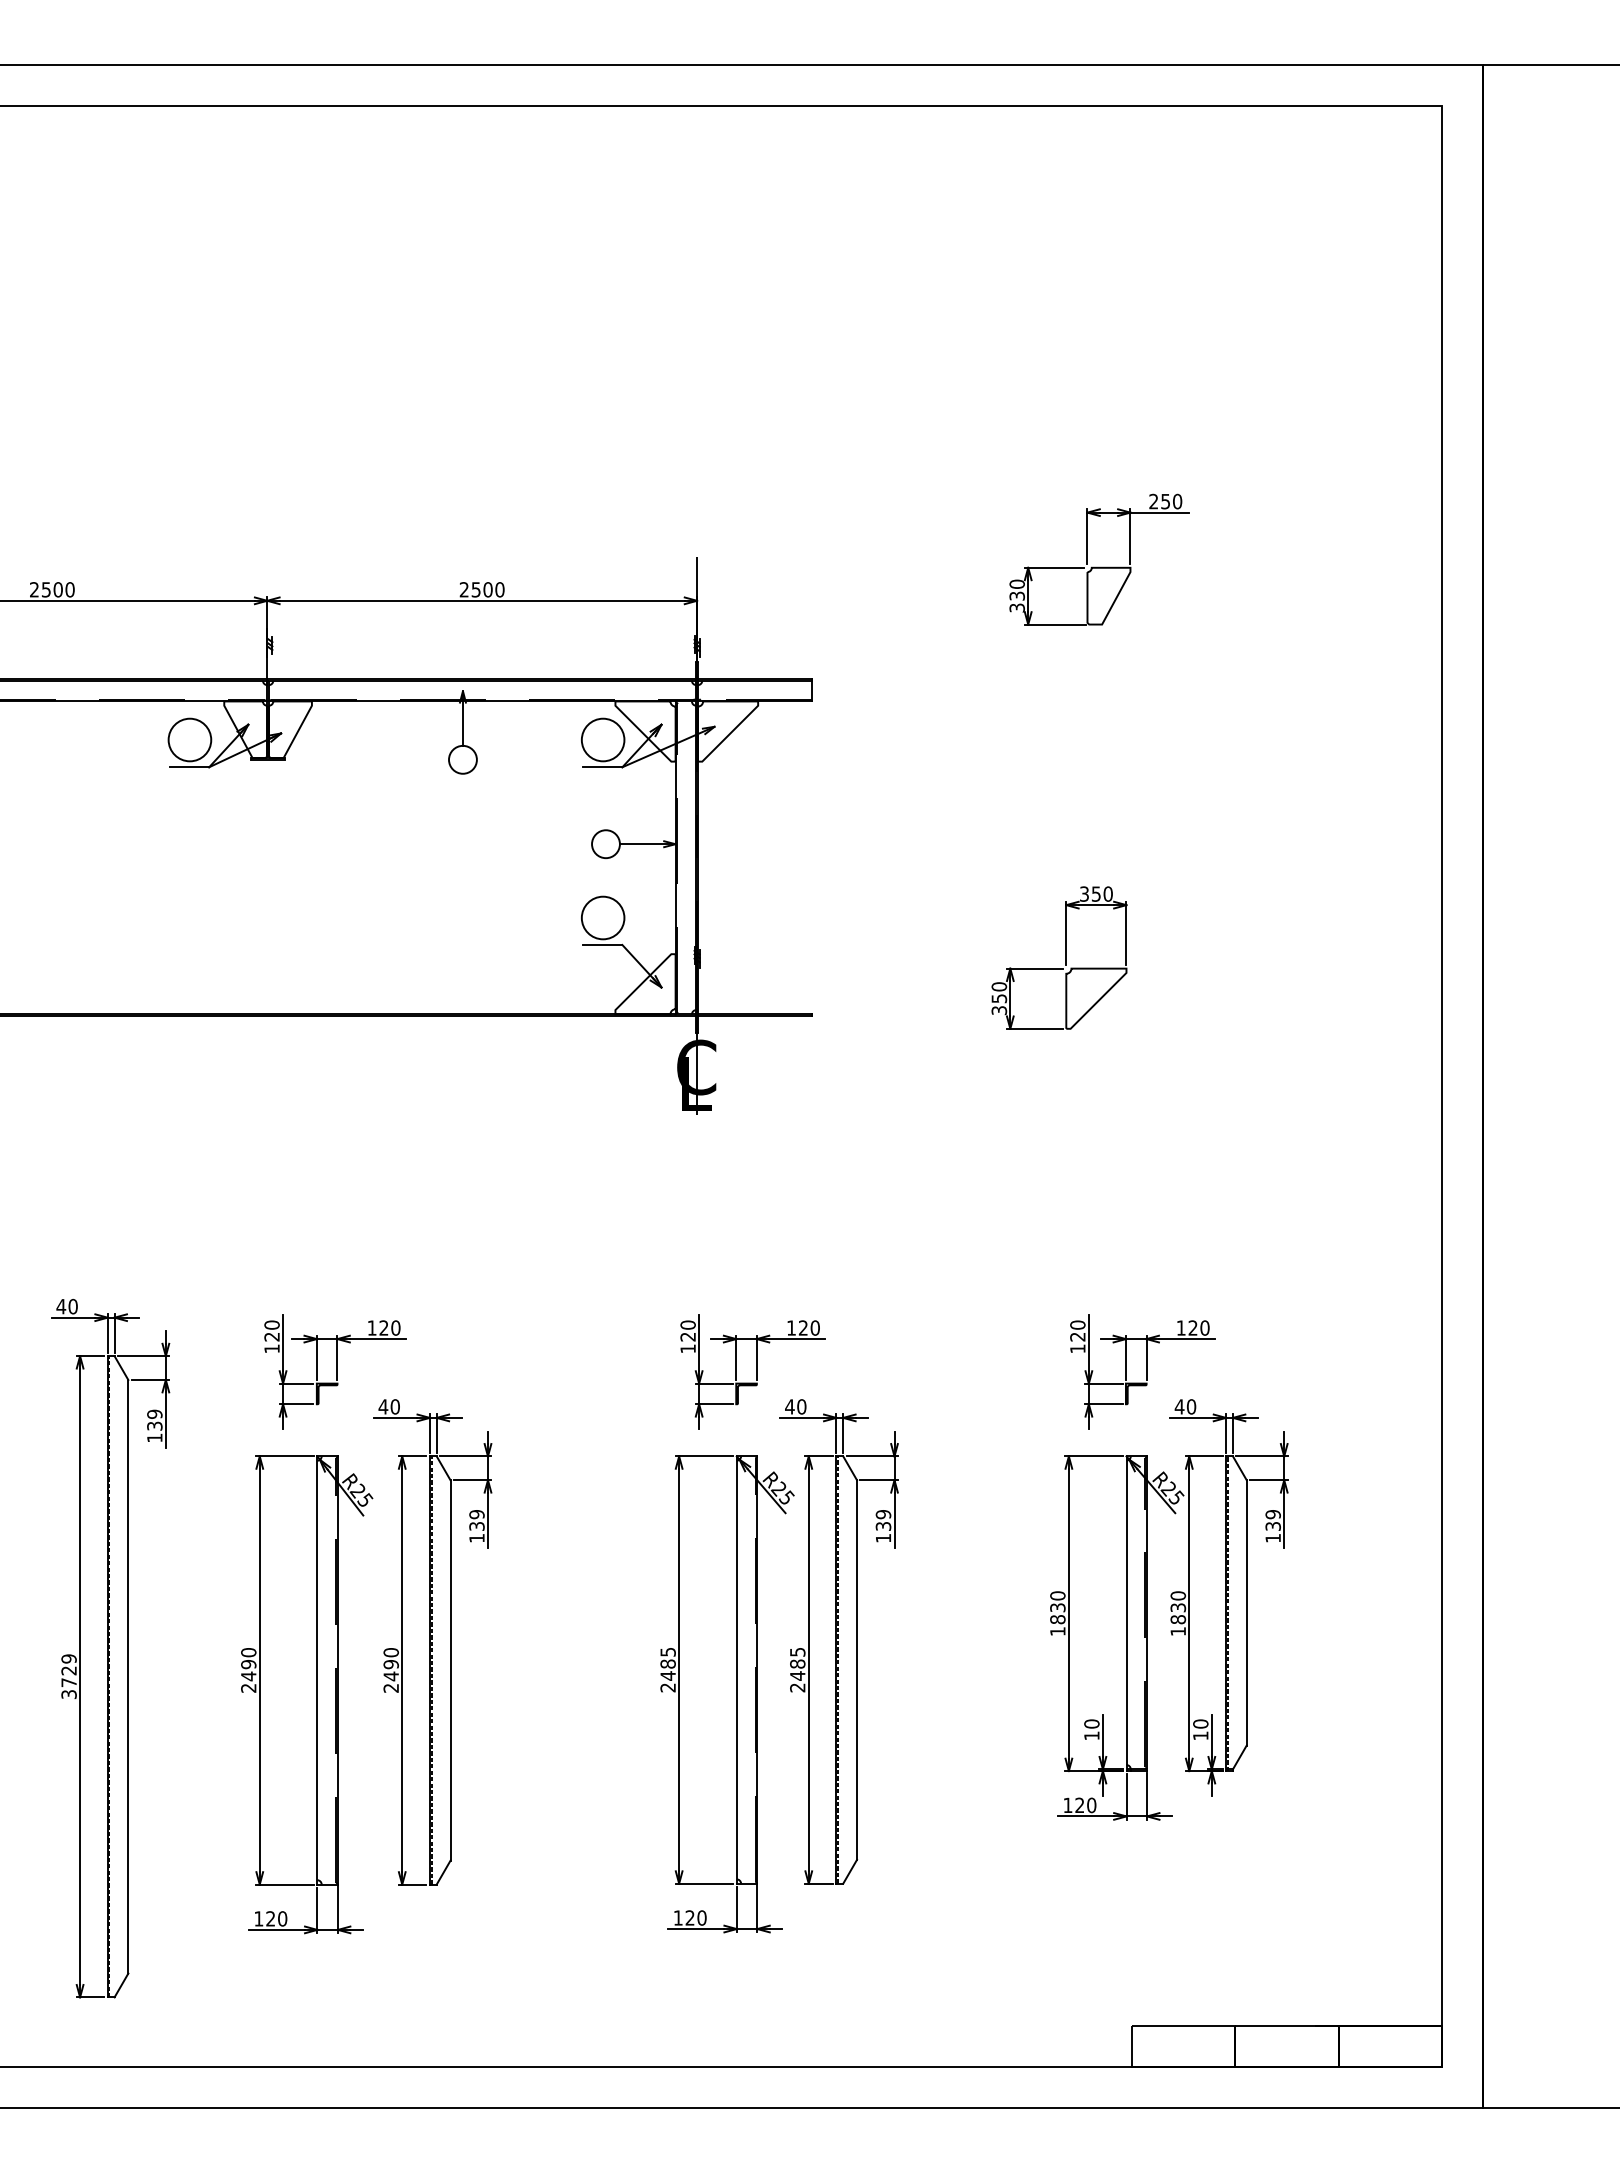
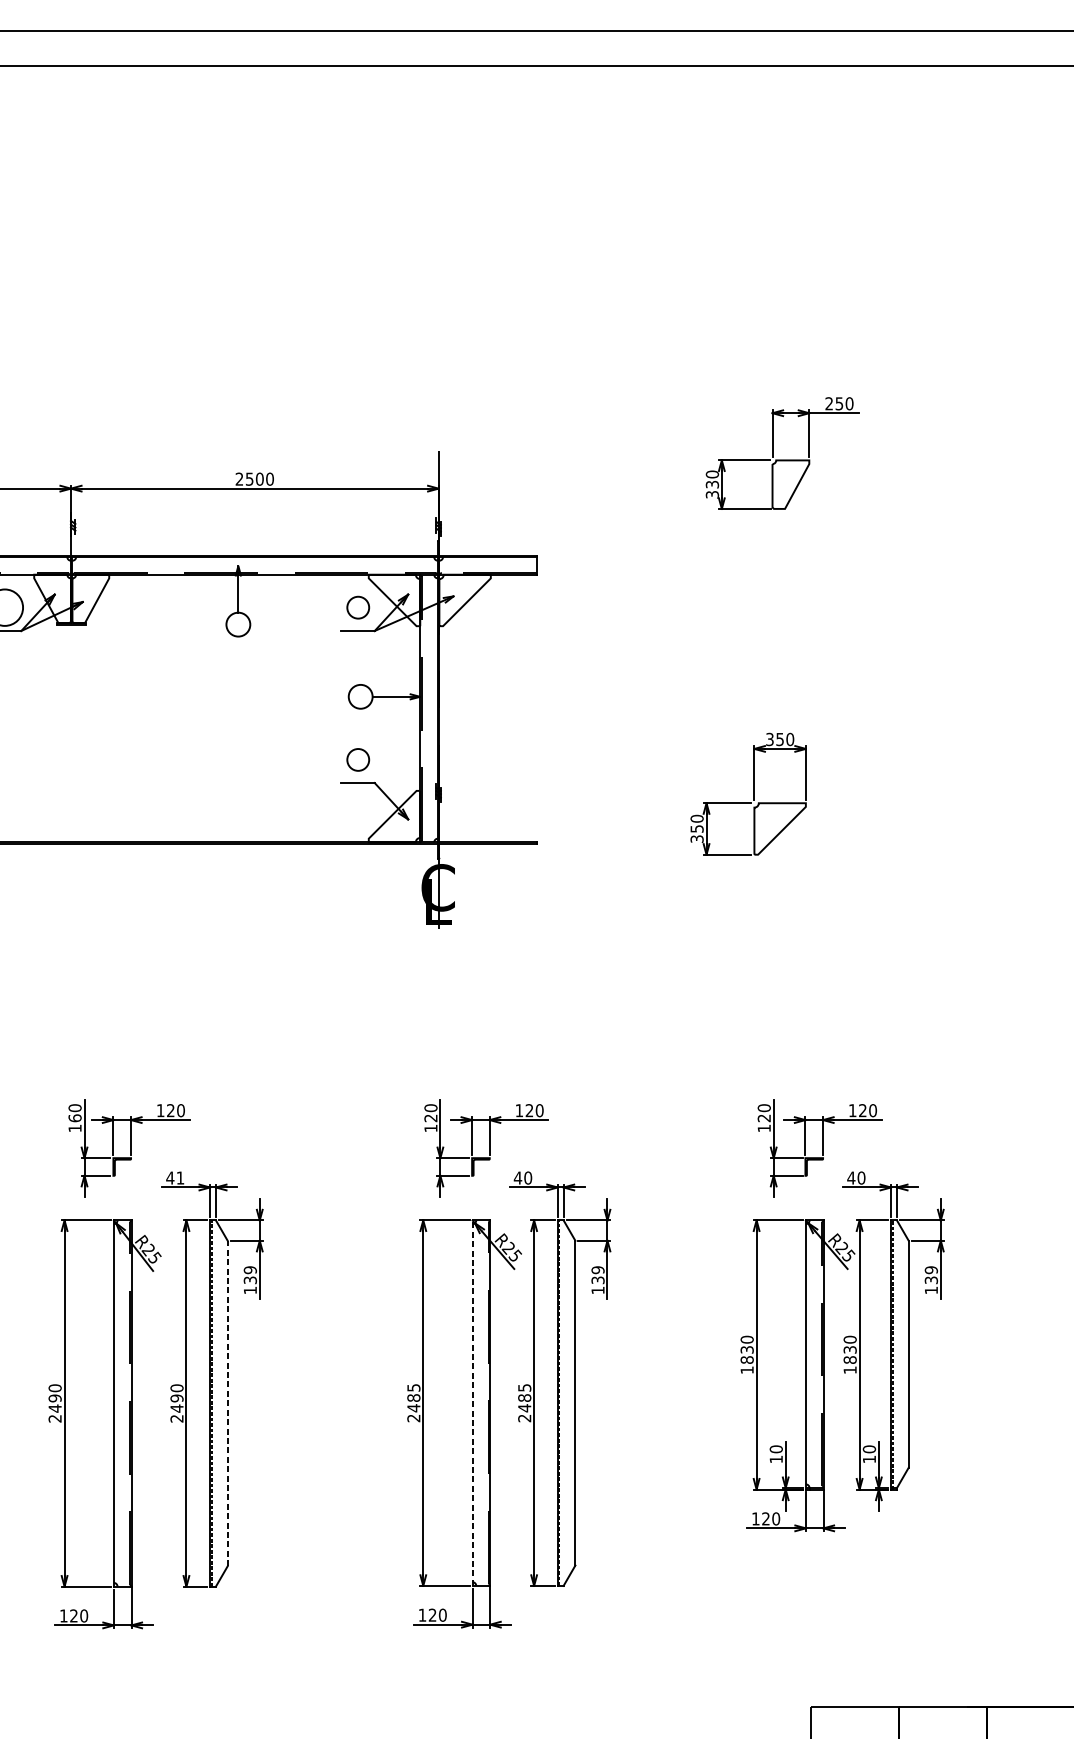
circle: (602, 739) -> (357, 607), size x0.6
circle: (602, 917) -> (357, 759), size x0.6
text: (271, 1336) -> (74, 1117), 120 -> 160
text: (394, 1406) -> (179, 1177), 40 -> 41
line: (450, 1669) -> (227, 1402), solid -> dashed
line: (736, 1670) -> (472, 1403), solid -> dashed

